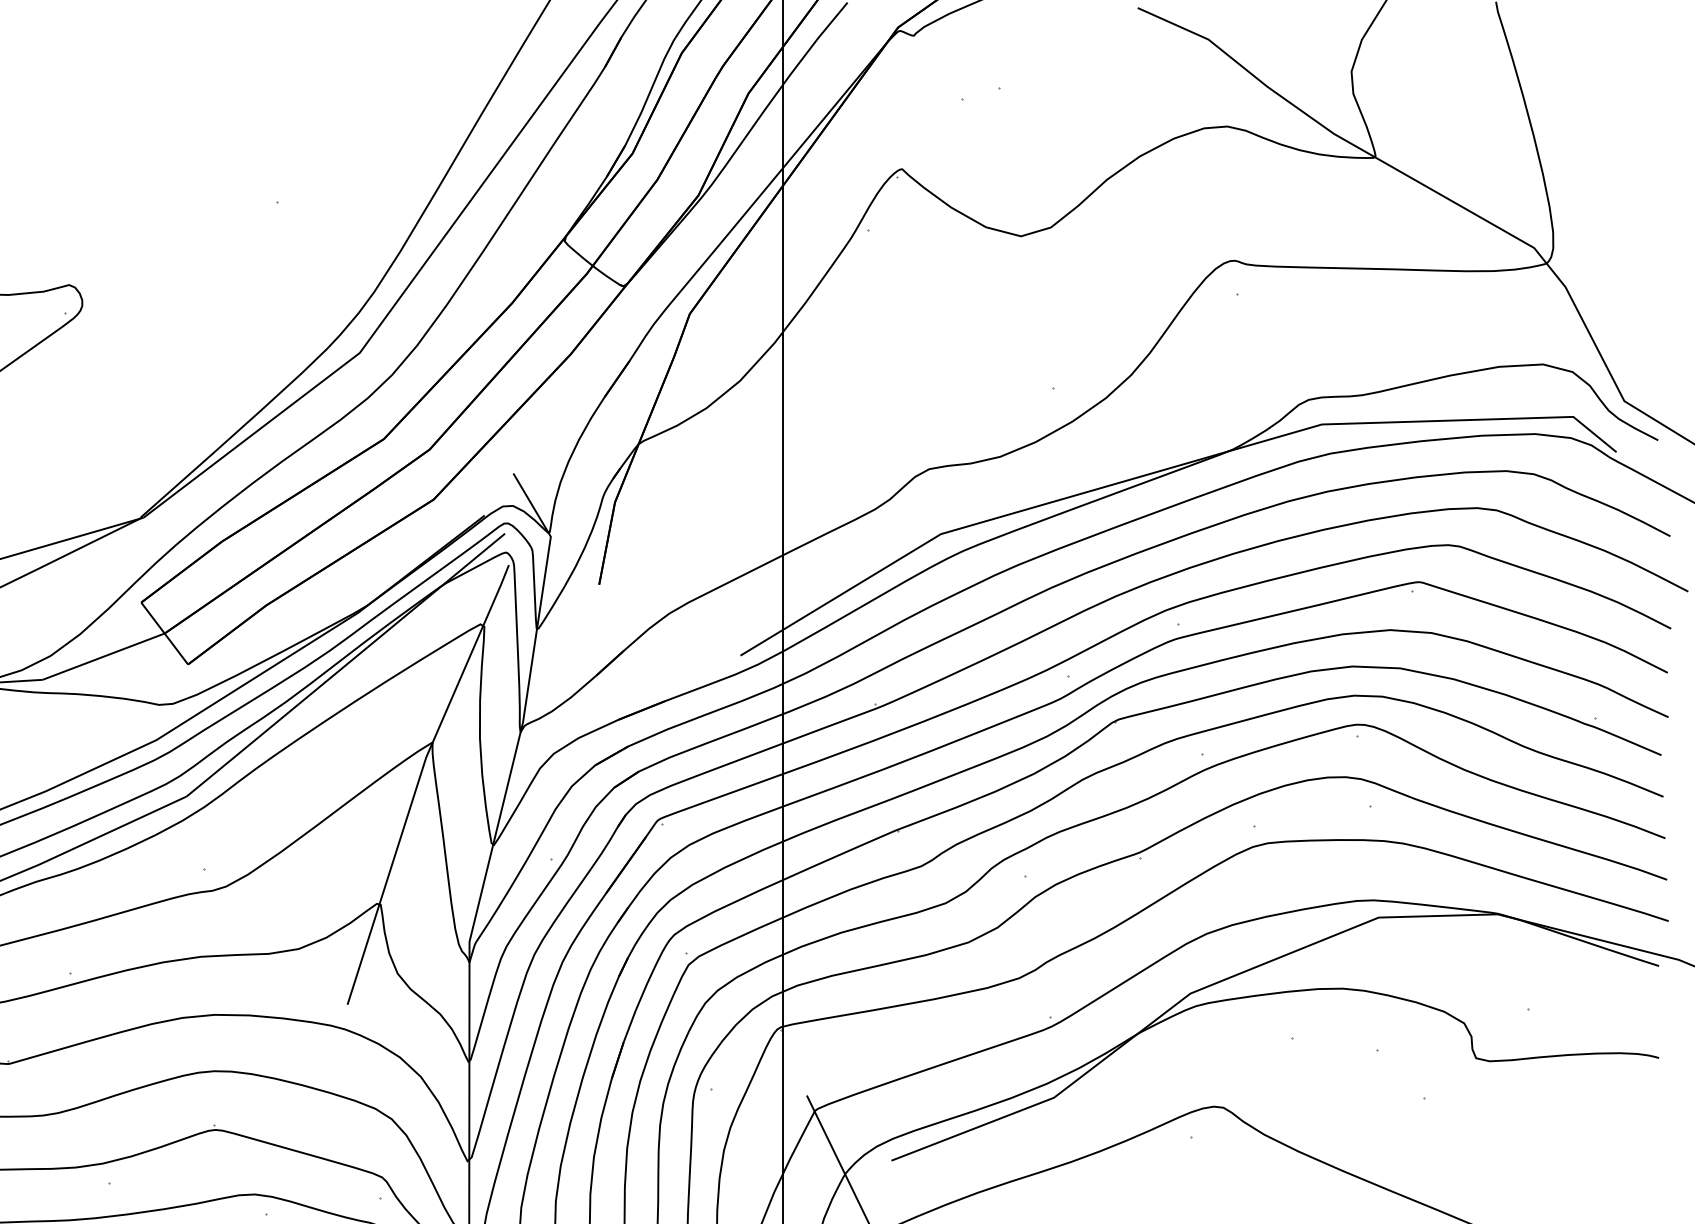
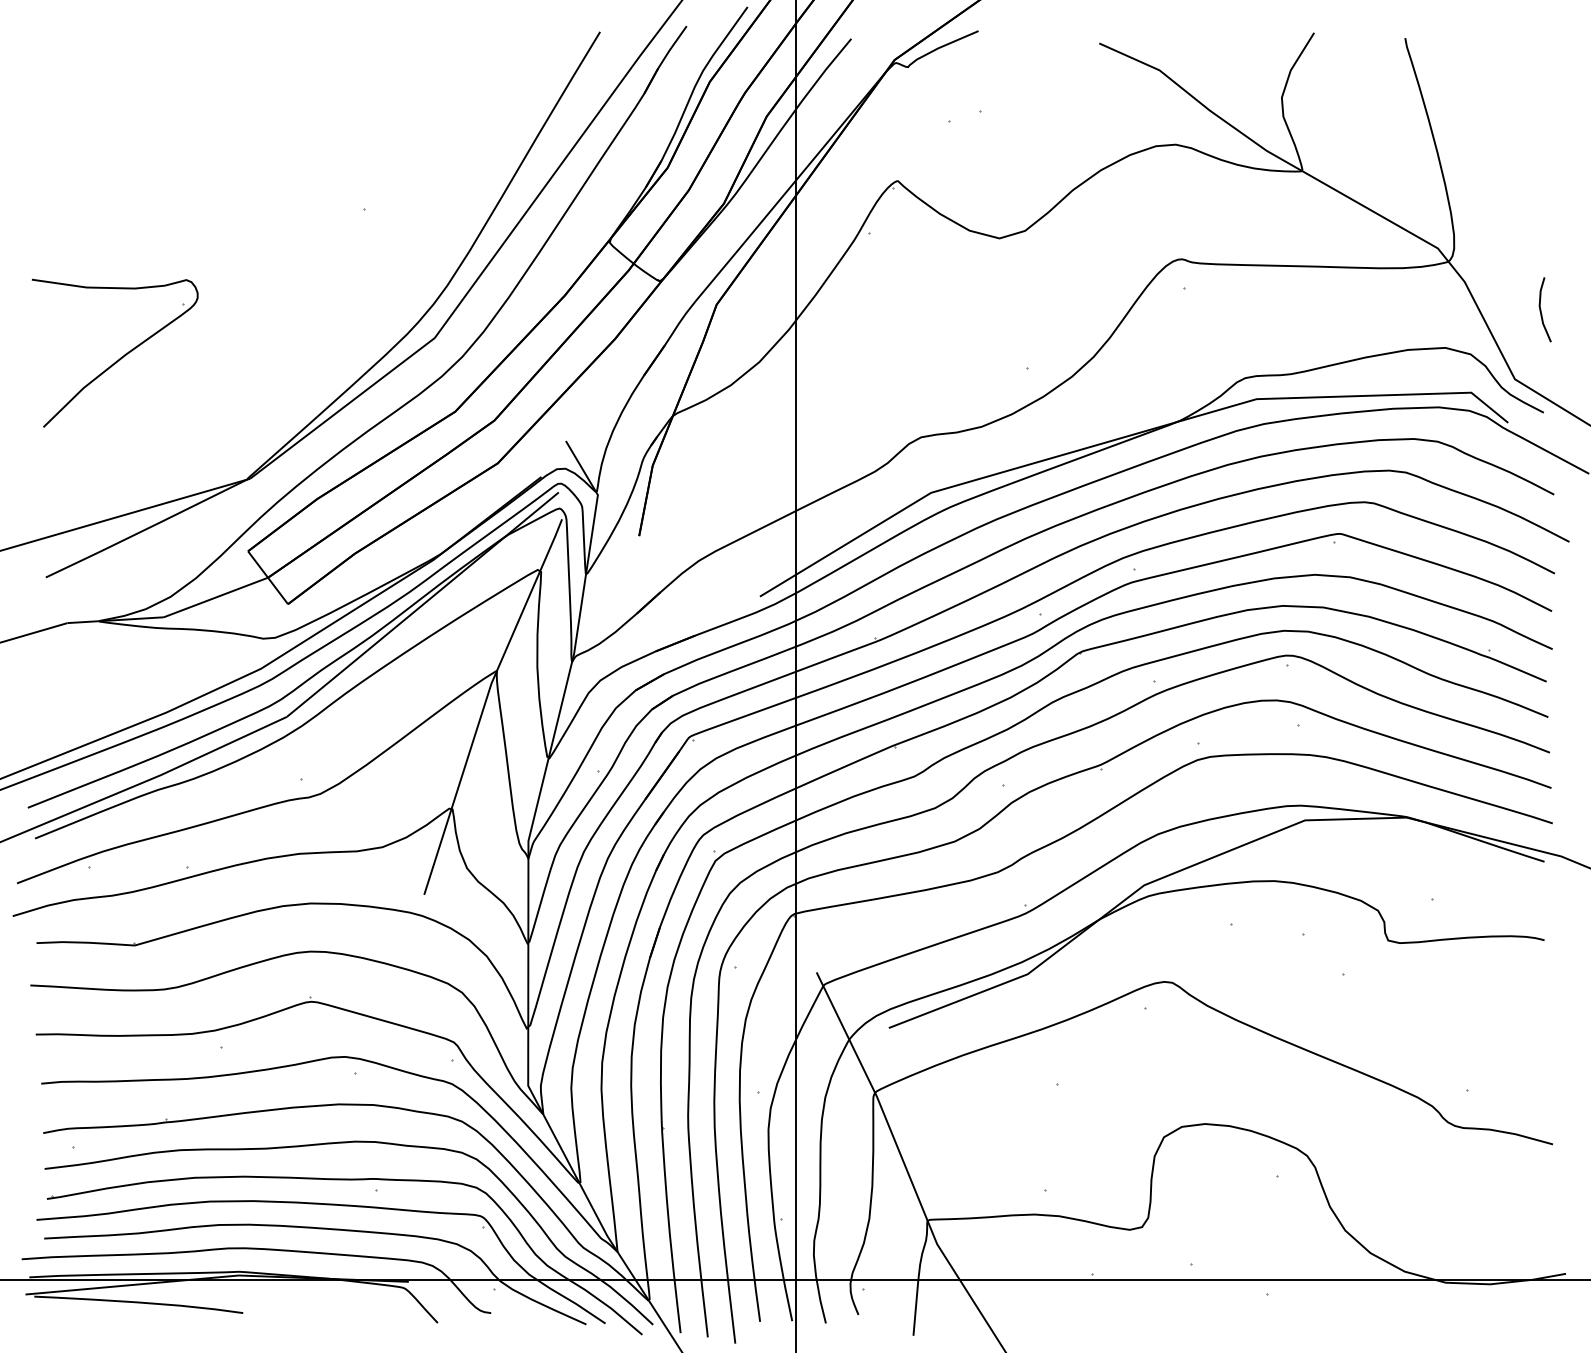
line: (1655, 319) -> (1541, 309), added

